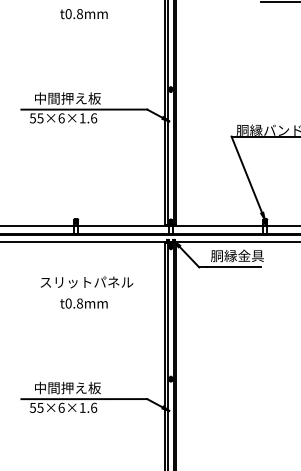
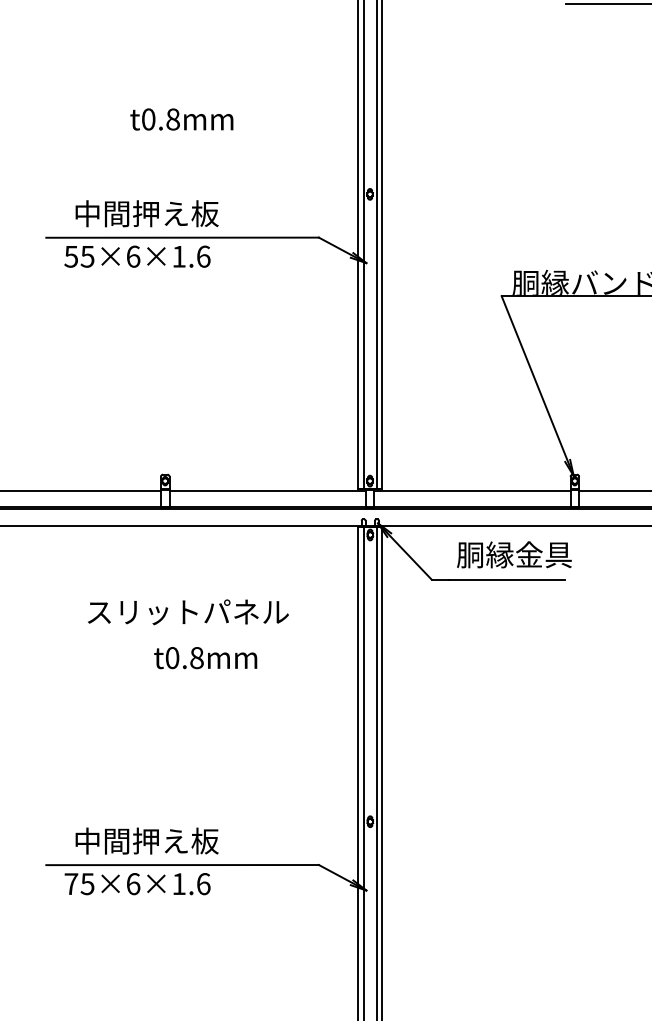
text: (83, 14) -> (180, 120), moved
text: (83, 303) -> (204, 657), moved
text: (32, 407) -> (70, 883), 55×6×1.6 -> 75×6×1.6

